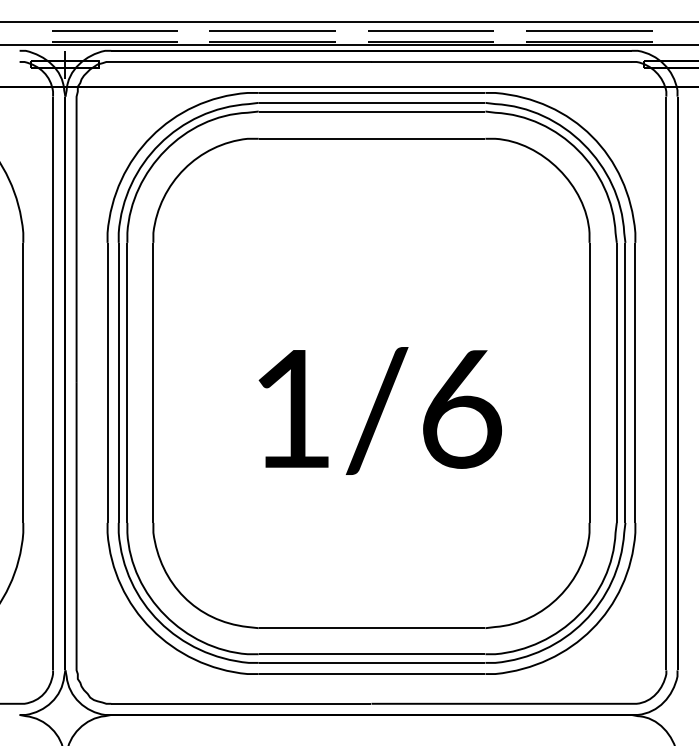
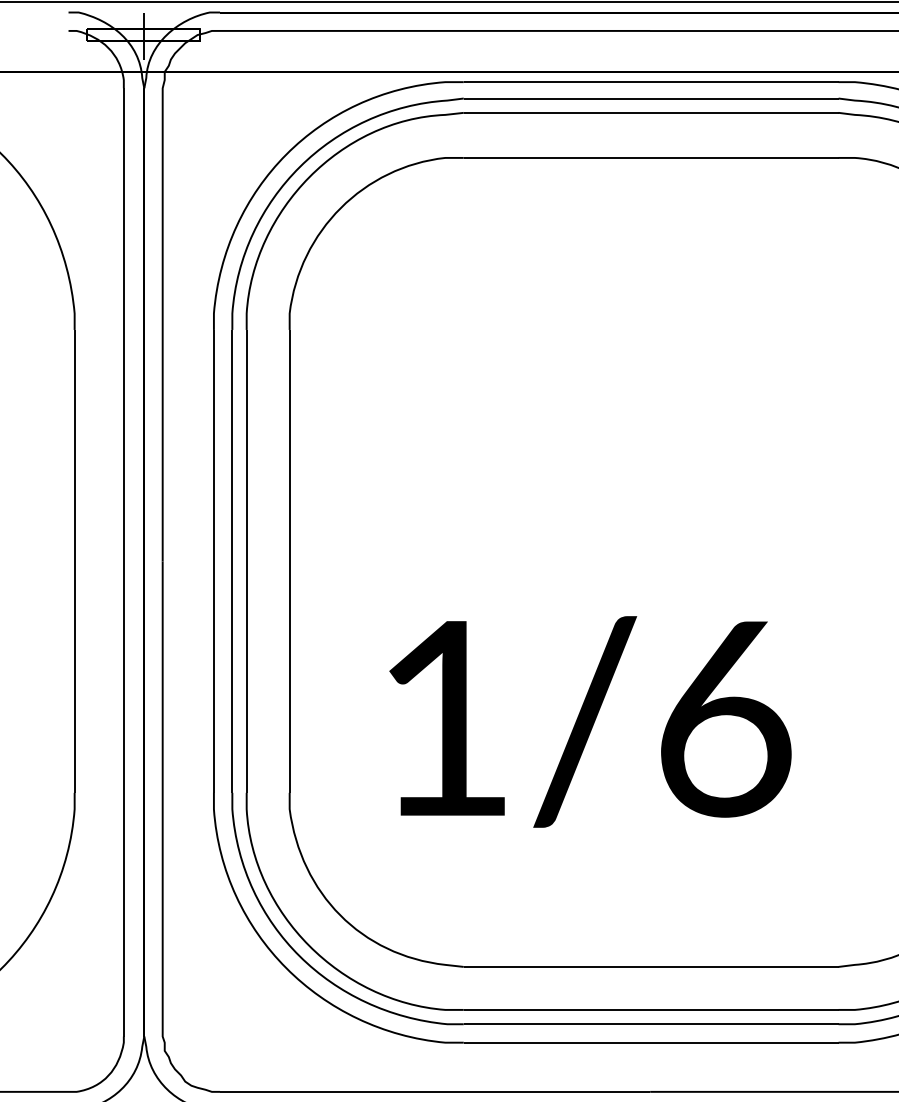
text: (379, 410) -> (589, 721), moved

